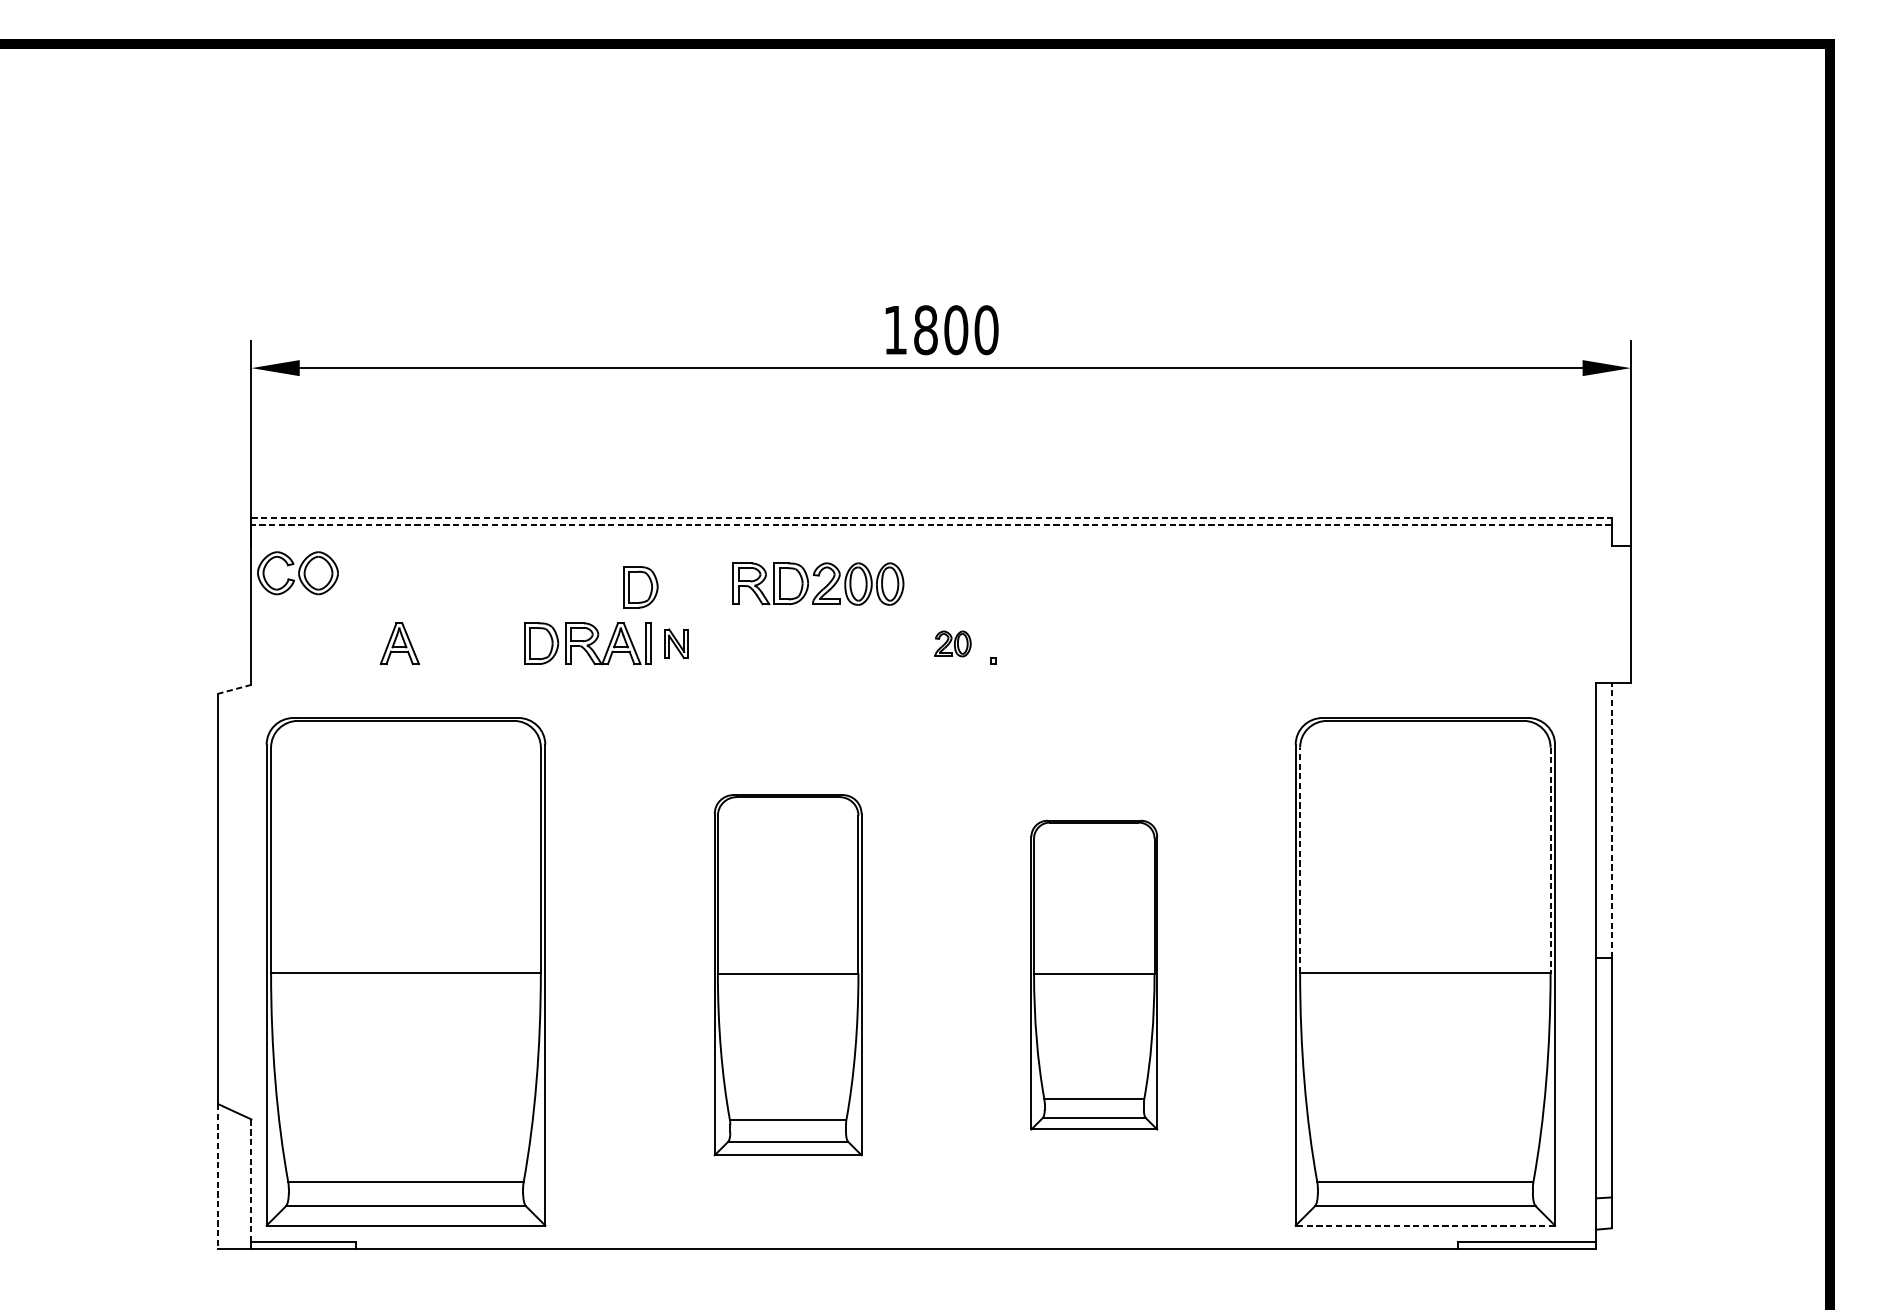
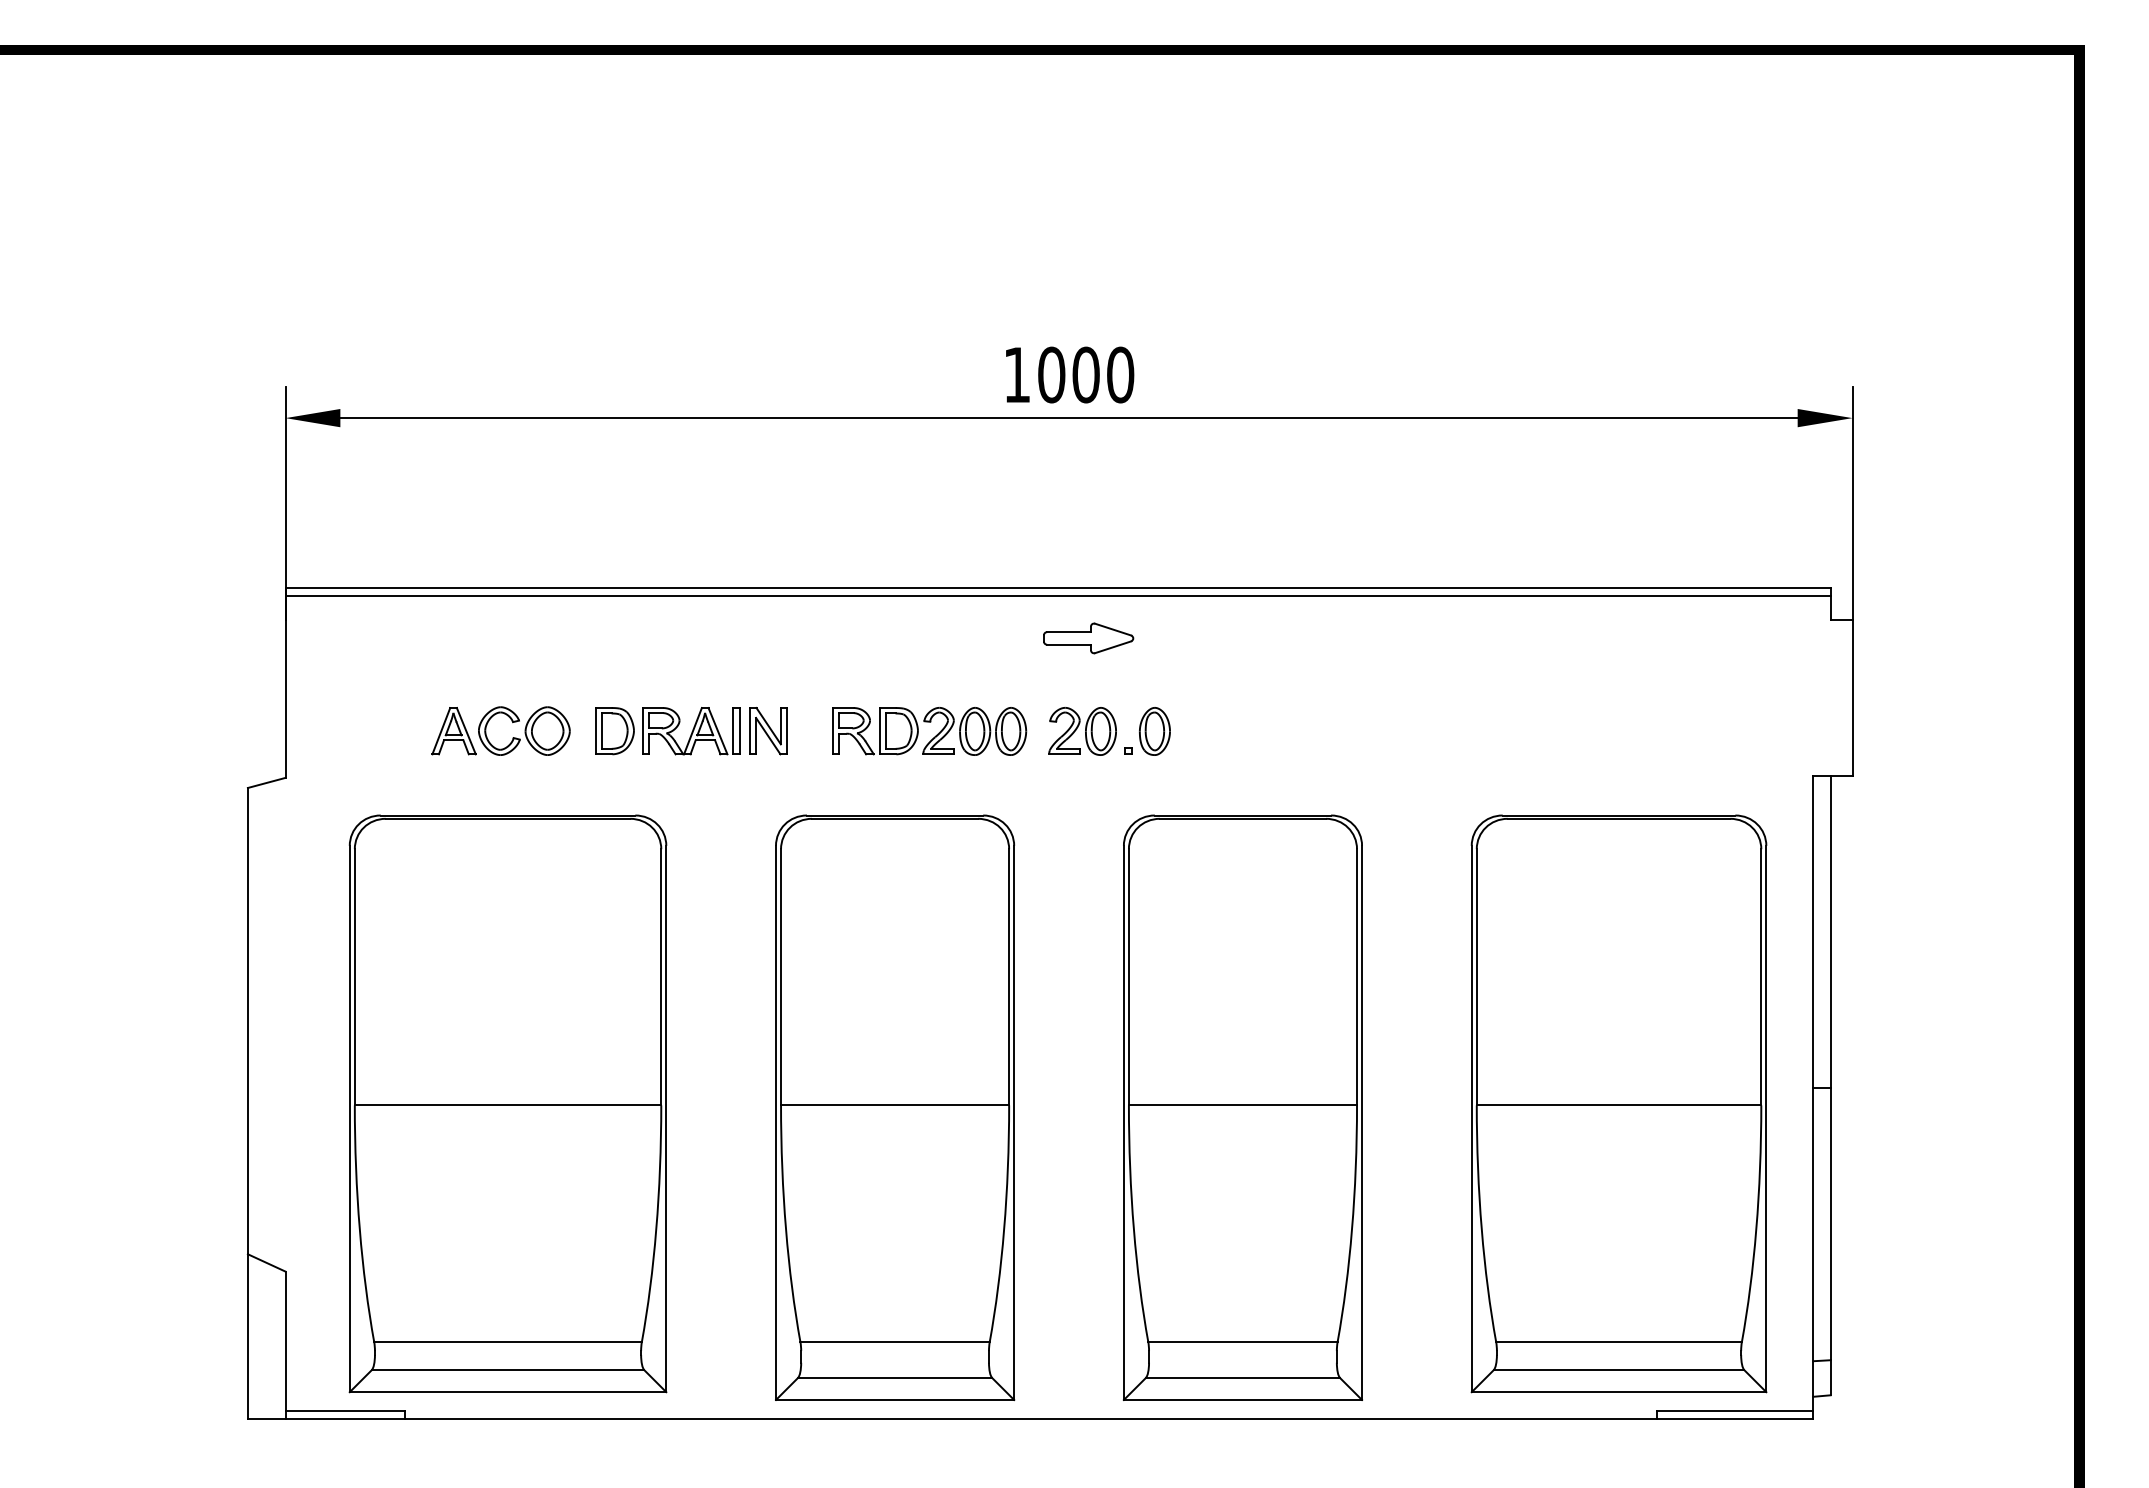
text: (925, 330) -> (1051, 375), 1800 -> 1000
line: (931, 518) -> (1058, 588), dashed -> solid
line: (931, 525) -> (1058, 596), dashed -> solid
part: (958, 562) -> (1088, 638), added
part: (298, 572) -> (524, 730), moved
part: (640, 587) -> (727, 667), removed
part: (822, 588) -> (934, 736), moved
part: (676, 643) -> (768, 731), size x1.43
part: (953, 643) -> (1082, 731), size x1.67
part: (1016, 643) -> (1154, 731), added
line: (234, 689) -> (266, 783), dashed -> solid
line: (1611, 820) -> (1830, 932), dashed -> solid
line: (1299, 859) -> (1476, 976), dashed -> solid
line: (1550, 860) -> (1761, 977), dashed -> solid
part: (405, 971) -> (507, 1103), moved
part: (788, 974) -> (895, 1107), size x1.43
part: (1093, 974) -> (1242, 1107), size x1.67
line: (217, 1177) -> (247, 1337), dashed -> solid
line: (251, 1180) -> (285, 1341), dashed -> solid
line: (1424, 1225) -> (1618, 1392), dashed -> solid

